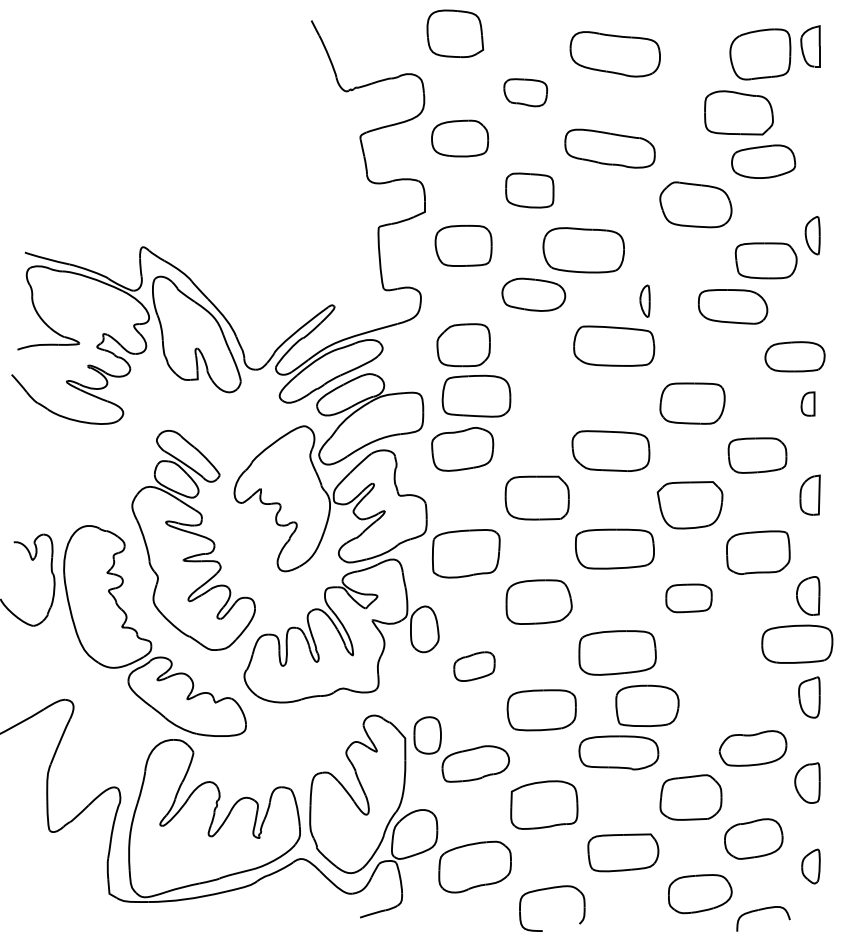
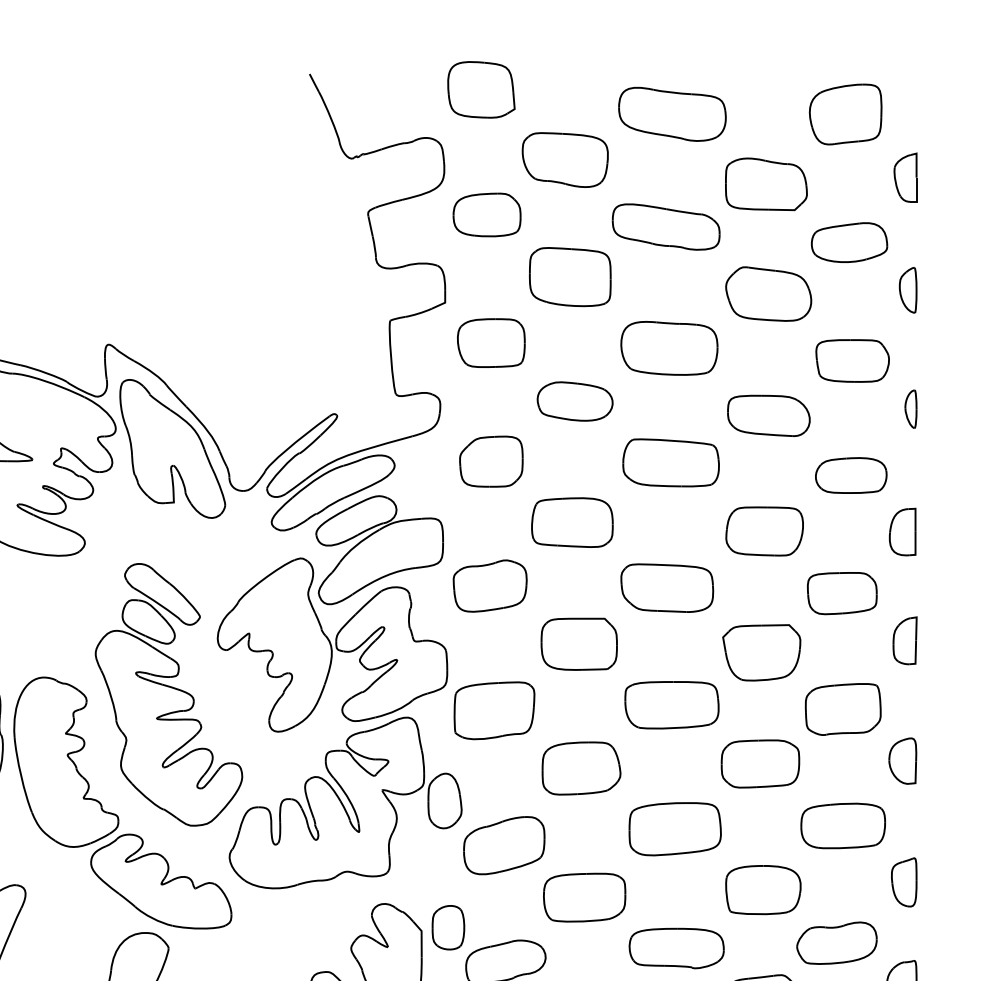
part: (810, 46) -> (905, 177), moved
part: (525, 92) -> (565, 159), size x1.67
part: (738, 112) -> (765, 183), moved
part: (529, 190) -> (569, 276), size x1.43
part: (812, 235) -> (907, 290), moved
part: (583, 250) -> (669, 348), moved
part: (644, 300) -> (910, 408), moved
part: (733, 306) -> (769, 415), moved
part: (794, 356) -> (850, 475), moved
part: (476, 395) -> (572, 521), moved
part: (807, 403) -> (901, 531), size x1.67
part: (688, 598) -> (759, 764), size x1.43
part: (797, 643) -> (843, 825), moved
part: (474, 666) -> (504, 845), size x1.67
part: (647, 705) -> (763, 889), moved

